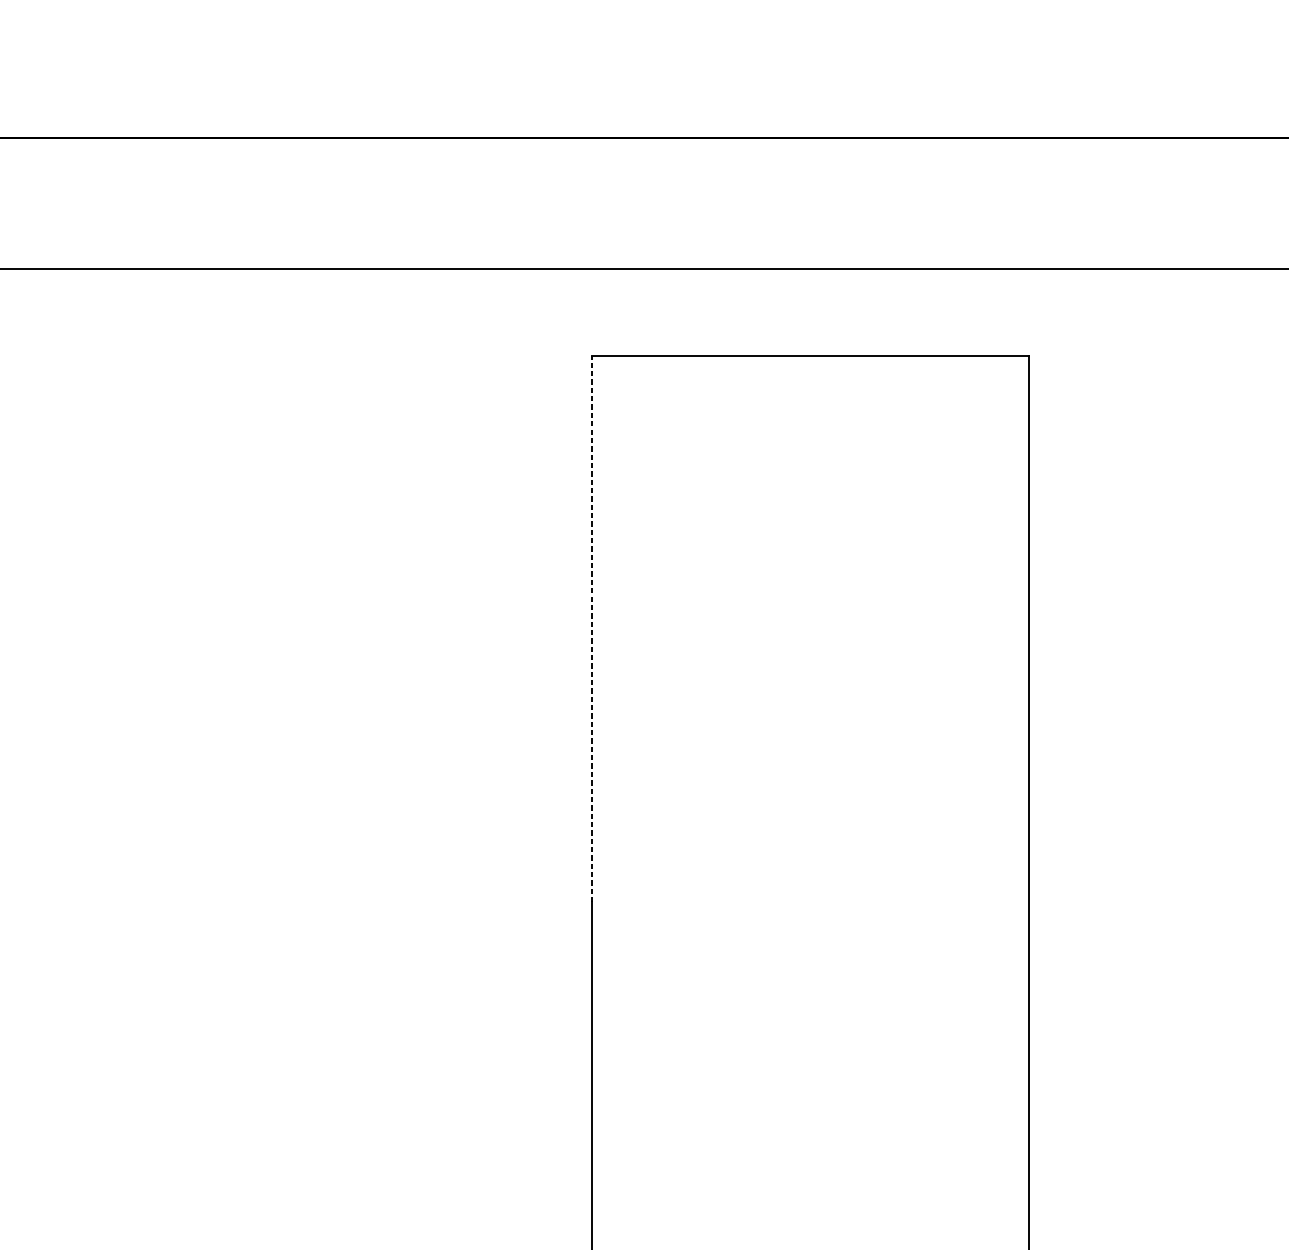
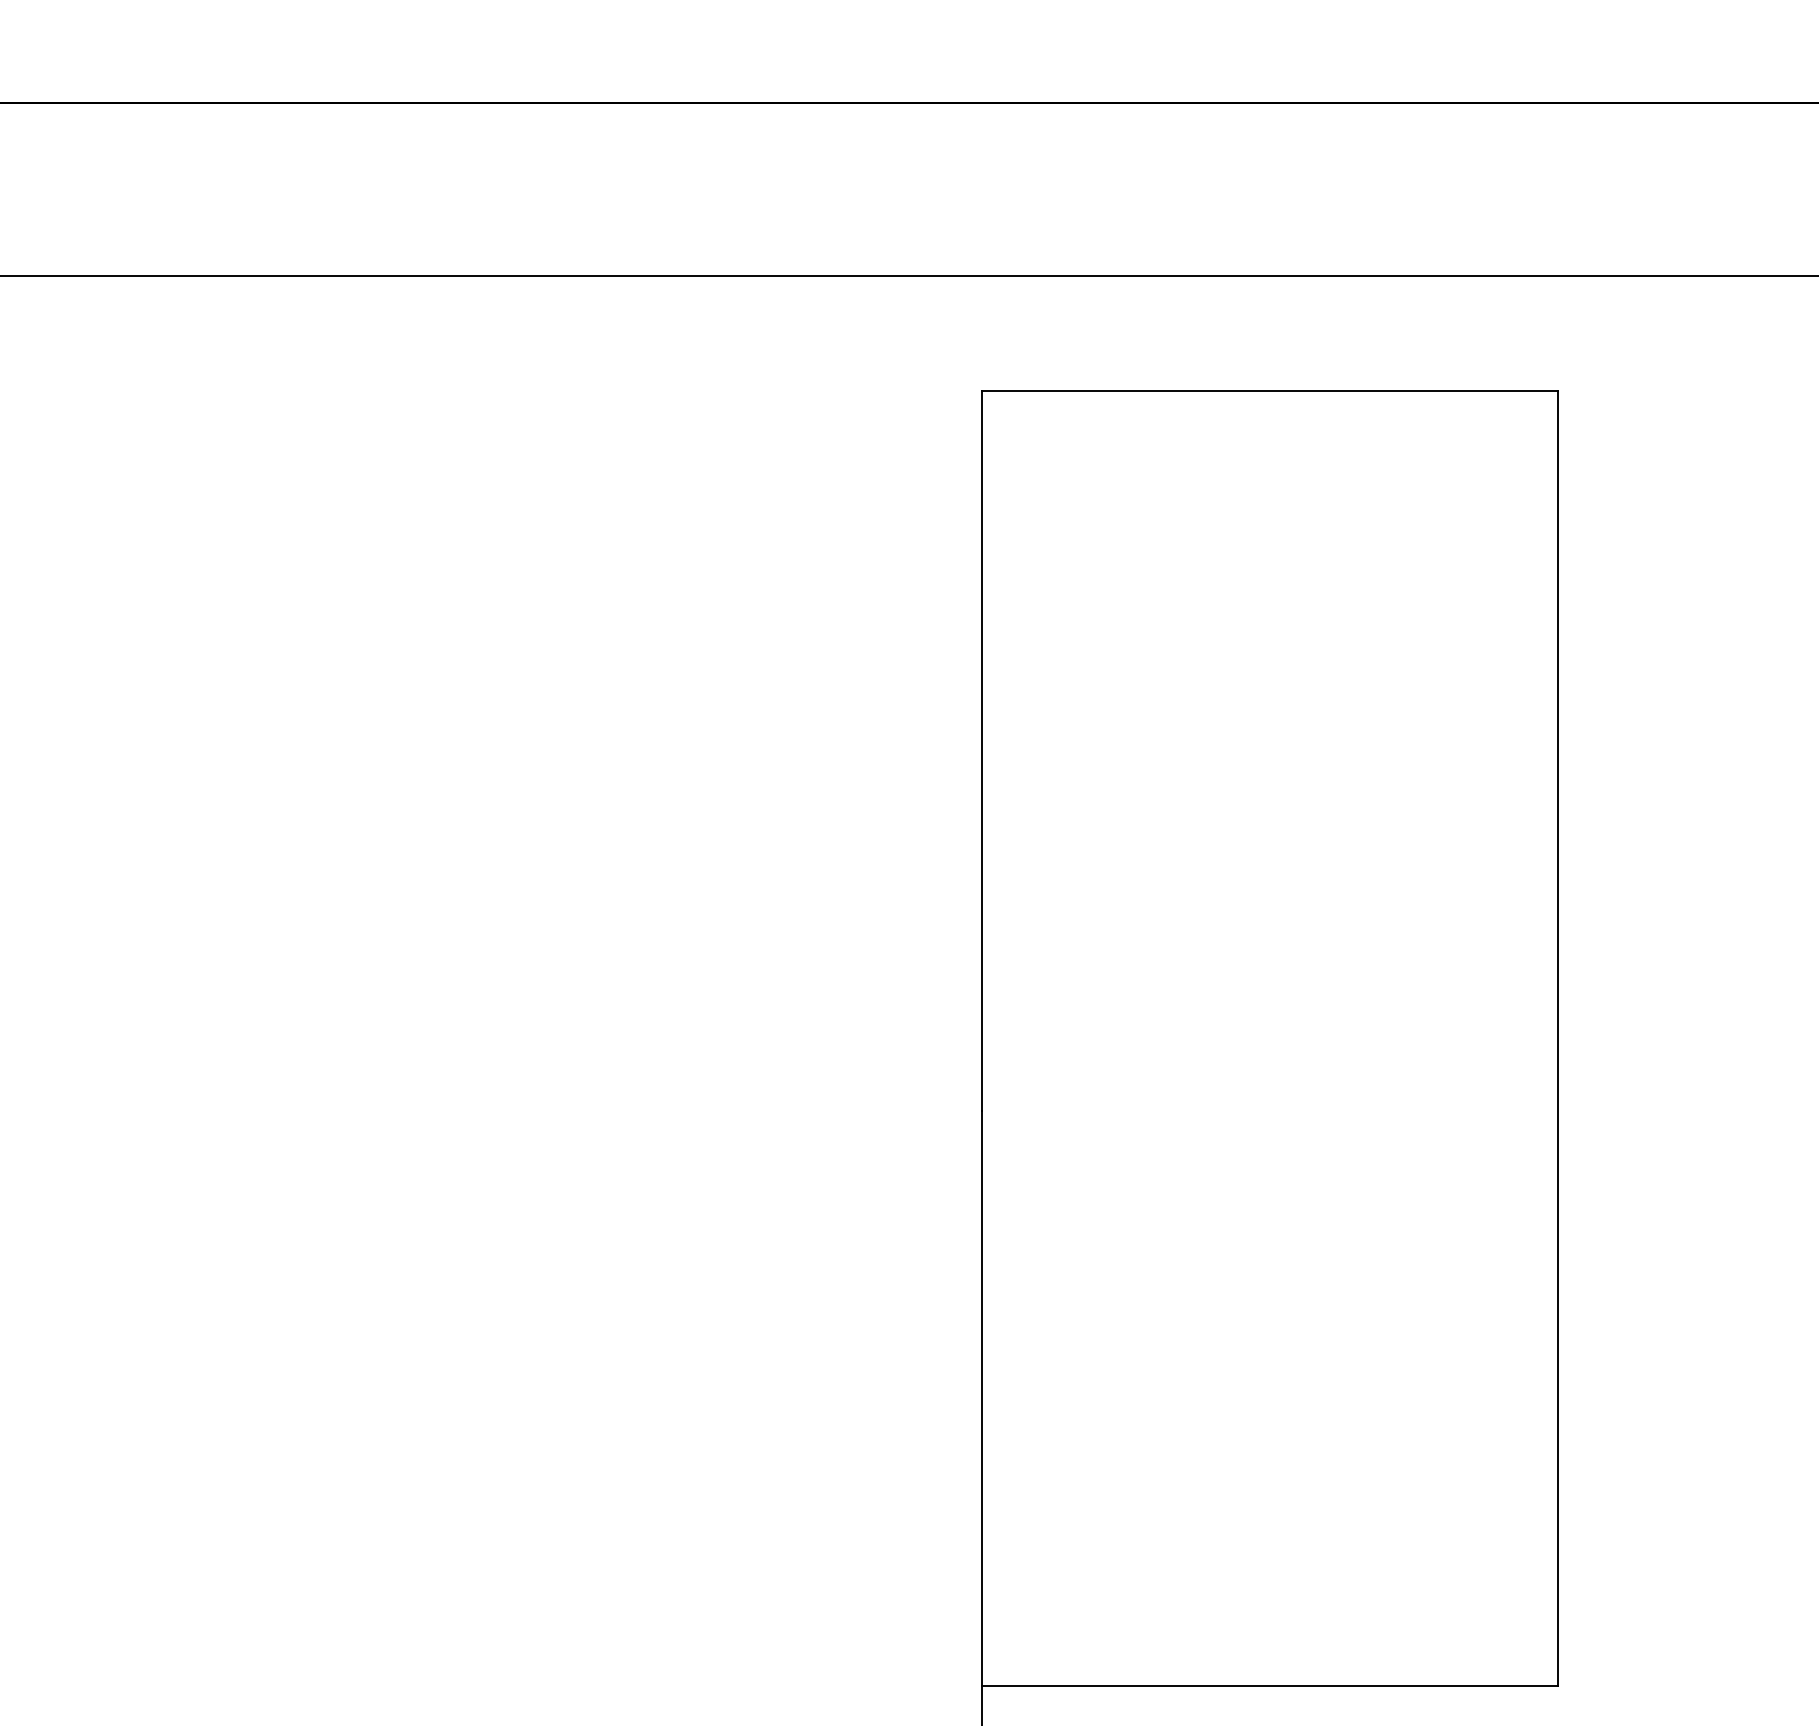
line: (592, 629) -> (982, 750), dashed -> solid

